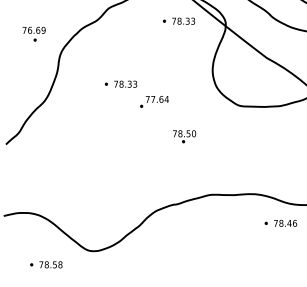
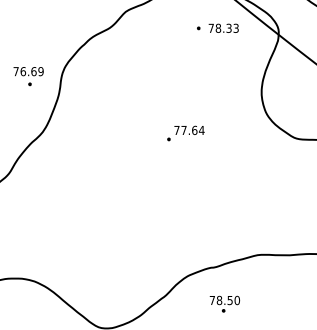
part: (33, 33) -> (27, 75), moved
part: (120, 83) -> (141, 109), removed
part: (184, 136) -> (224, 304), moved

